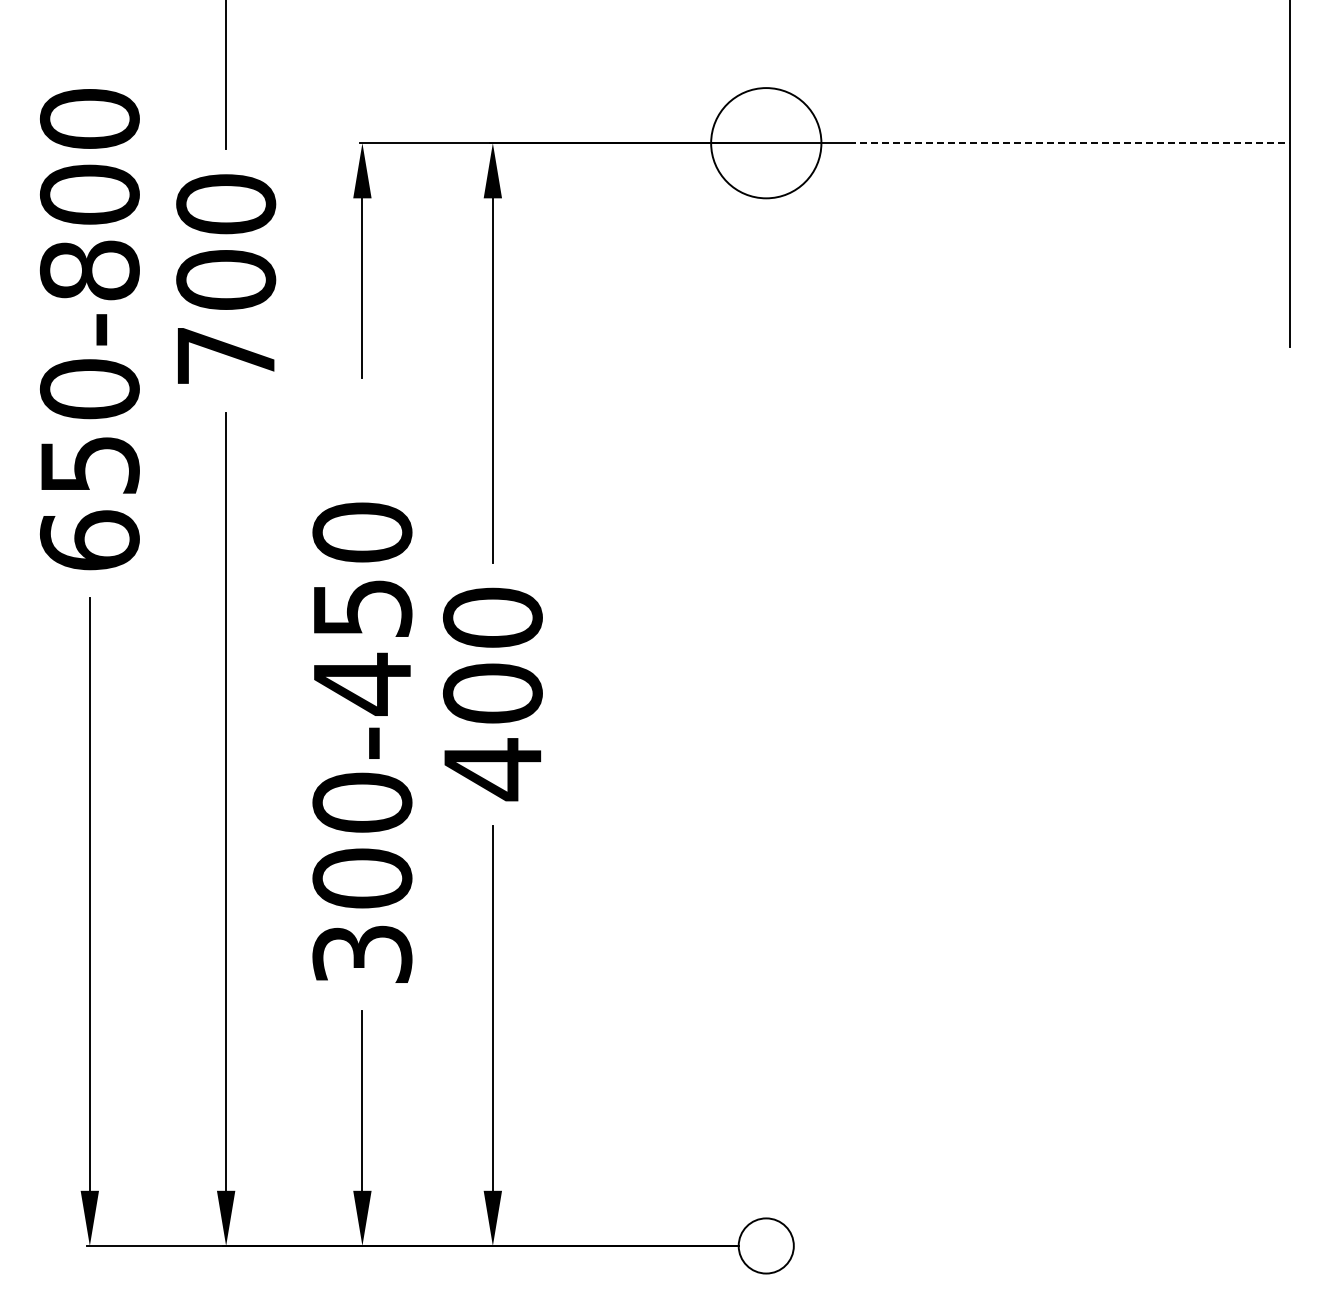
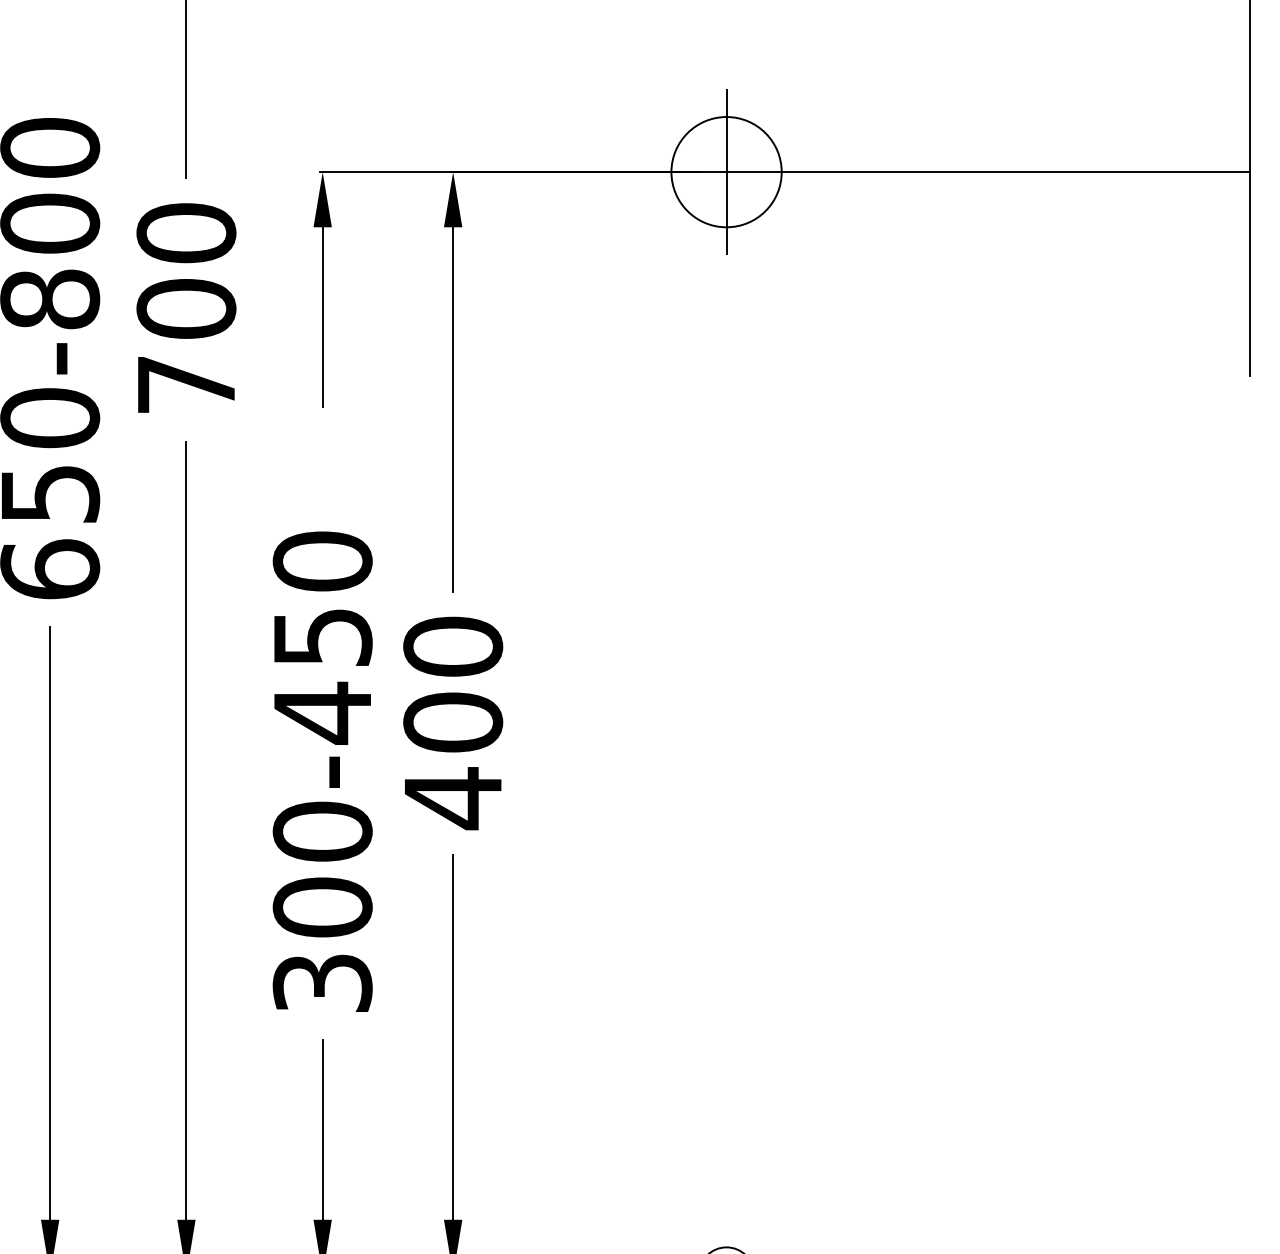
line: (766, 142) -> (726, 171), added
line: (1069, 143) -> (1029, 172), dashed -> solid

